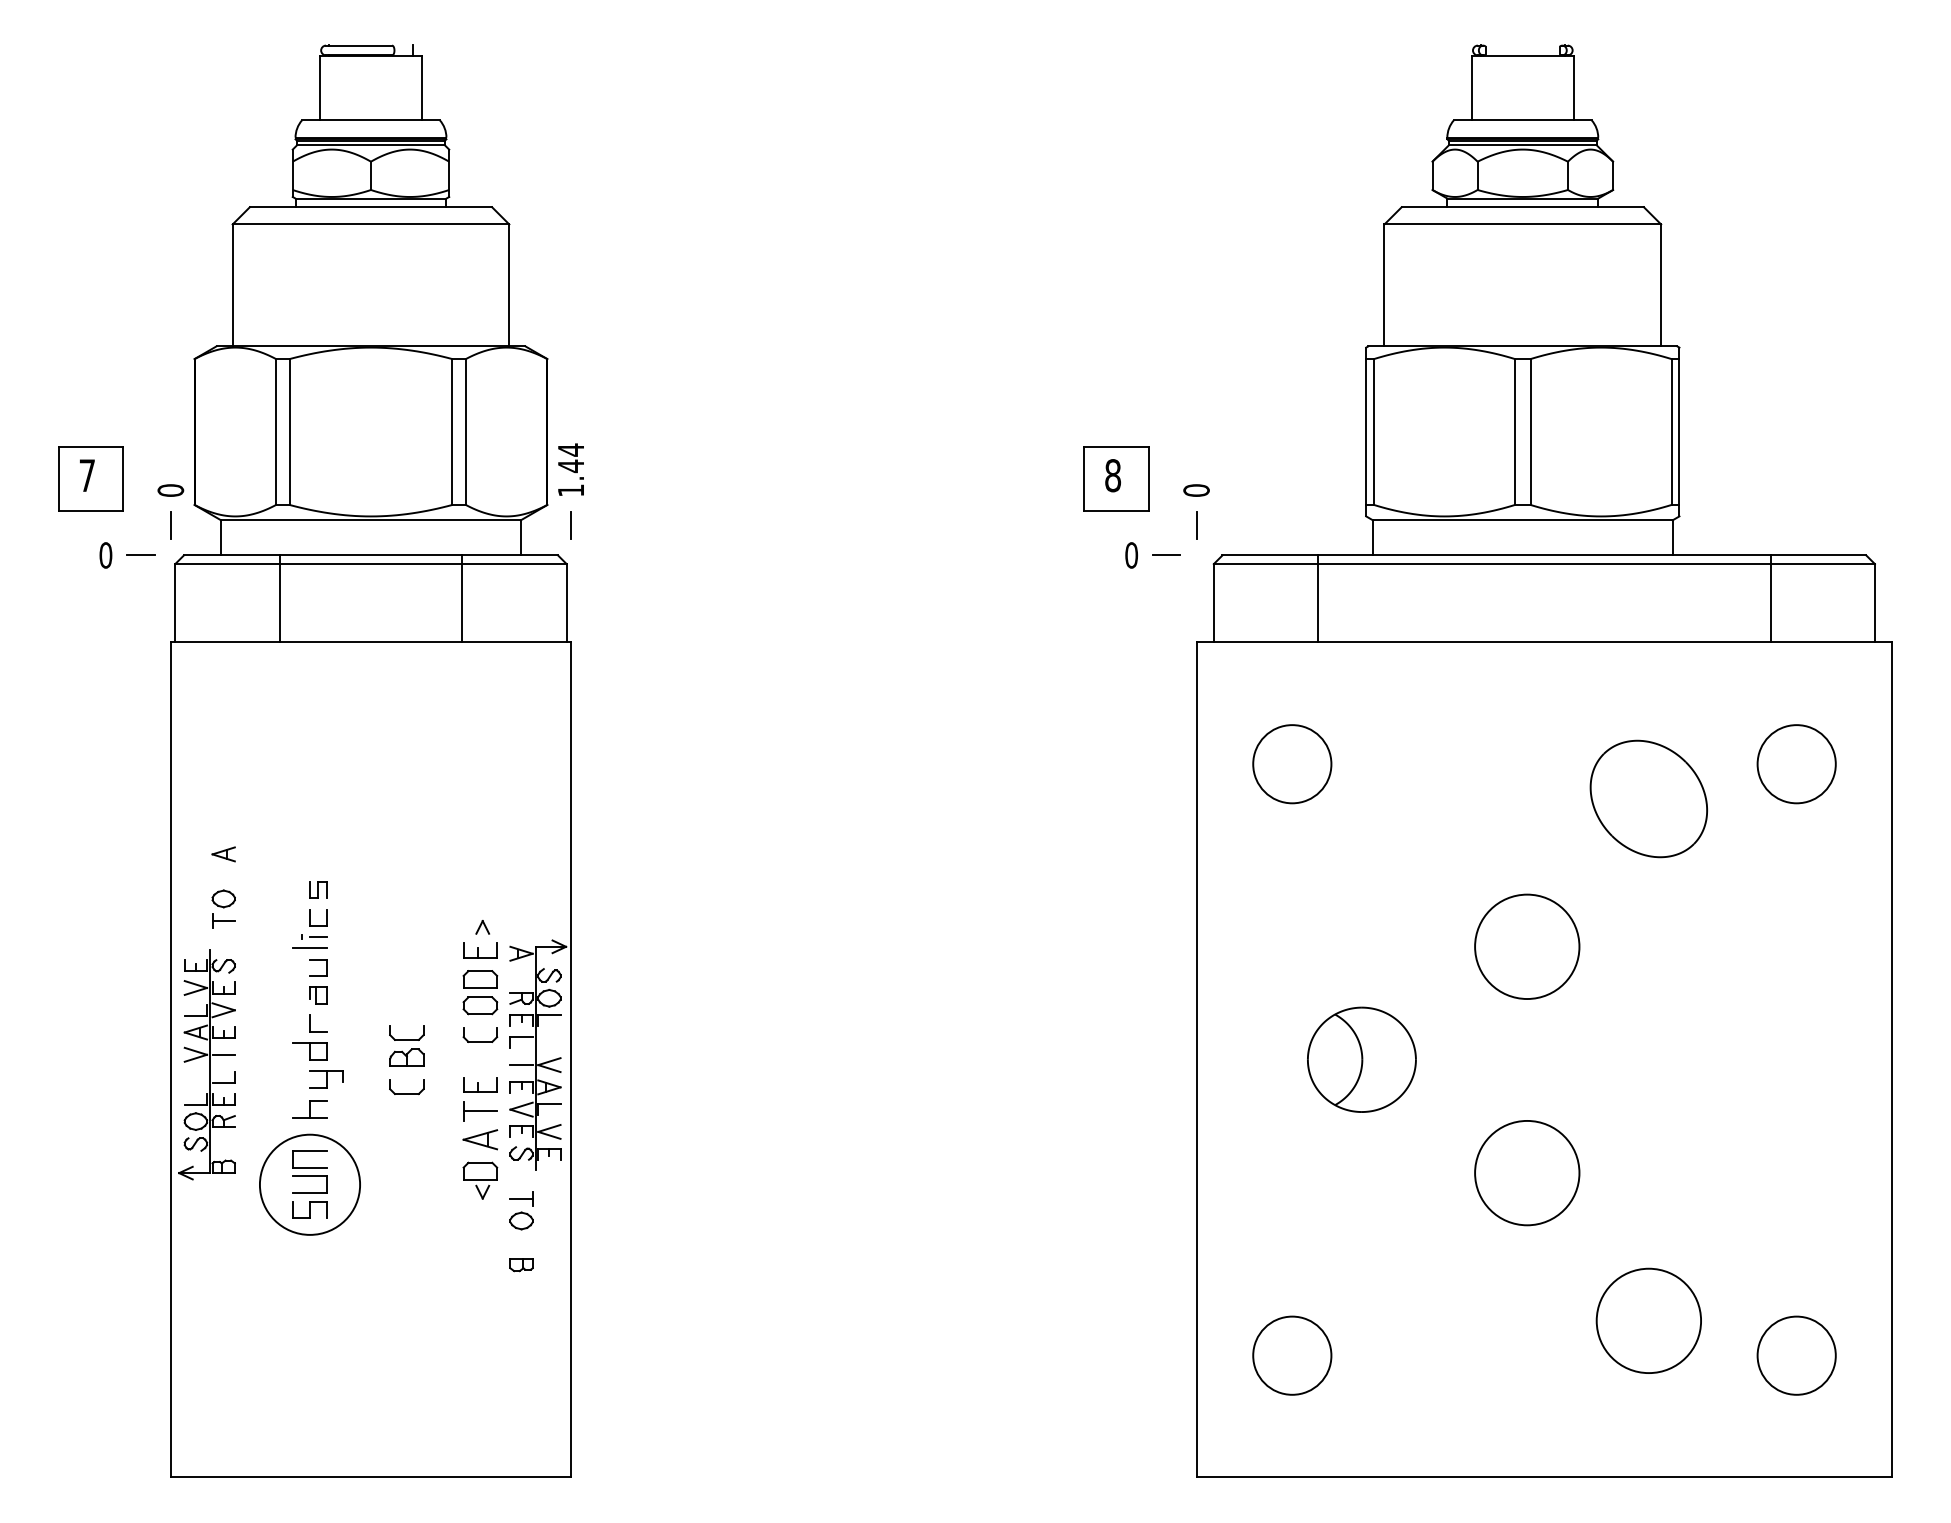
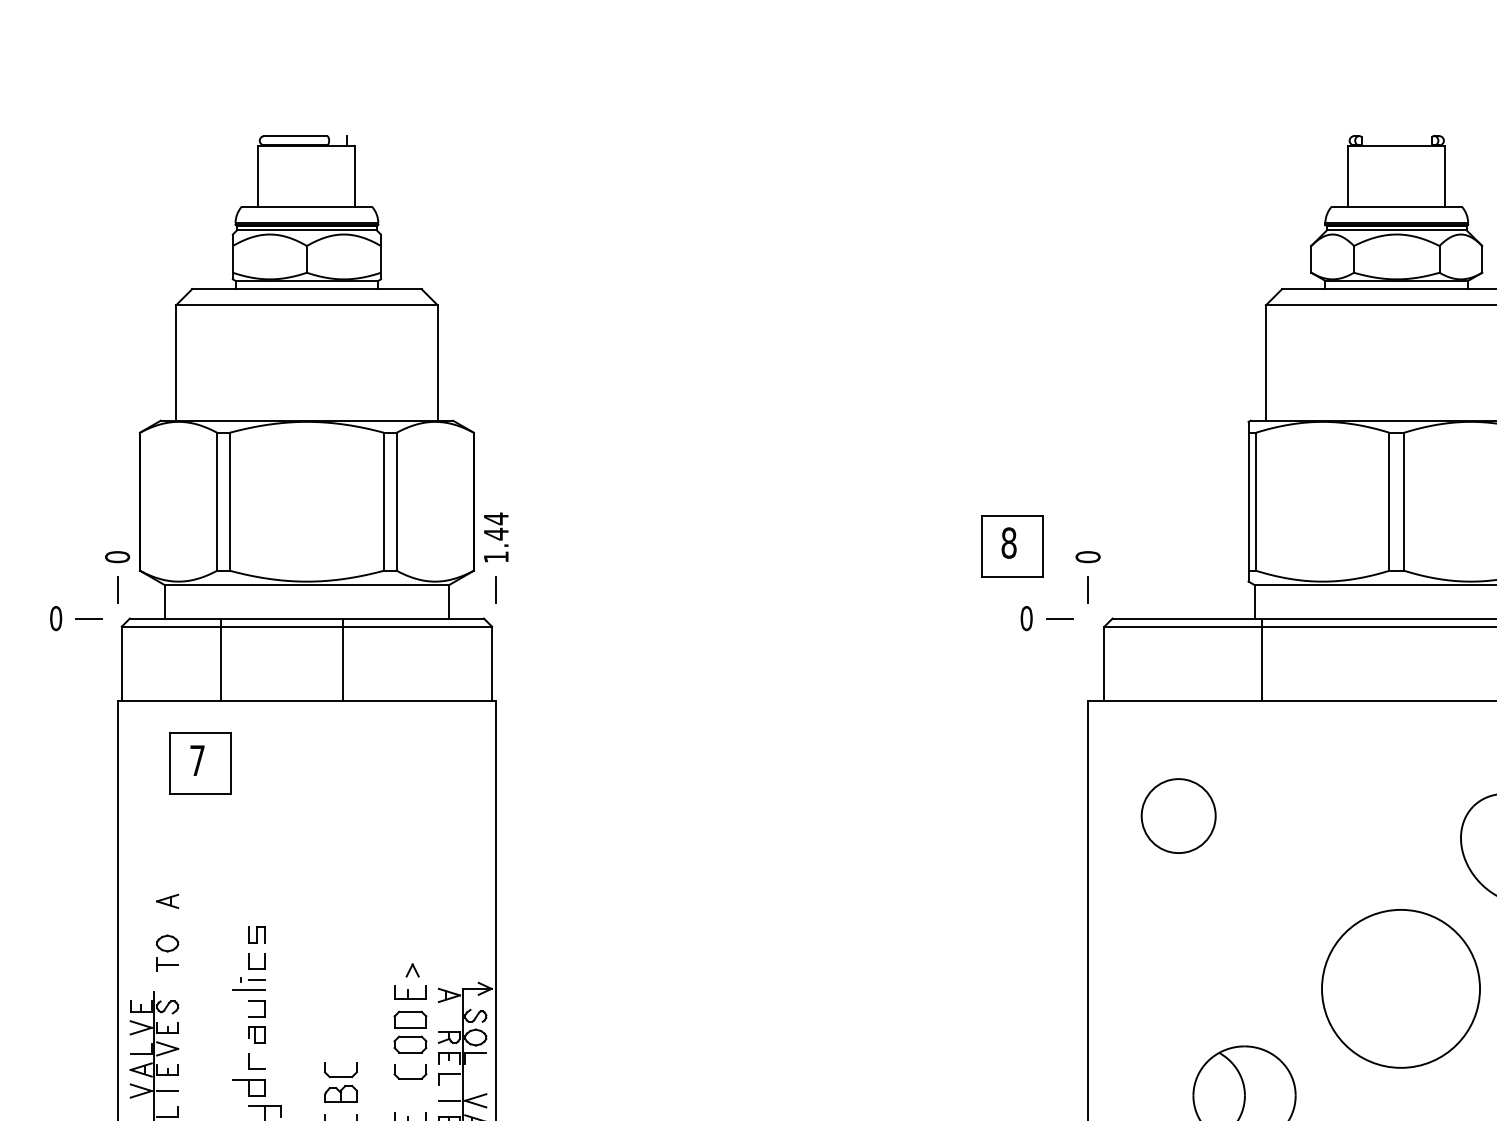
part: (90, 478) -> (200, 763), moved
line: (462, 598) -> (343, 659), moved
line: (1318, 598) -> (1262, 659), moved
circle: (1527, 946) -> (1401, 988), size x1.6

